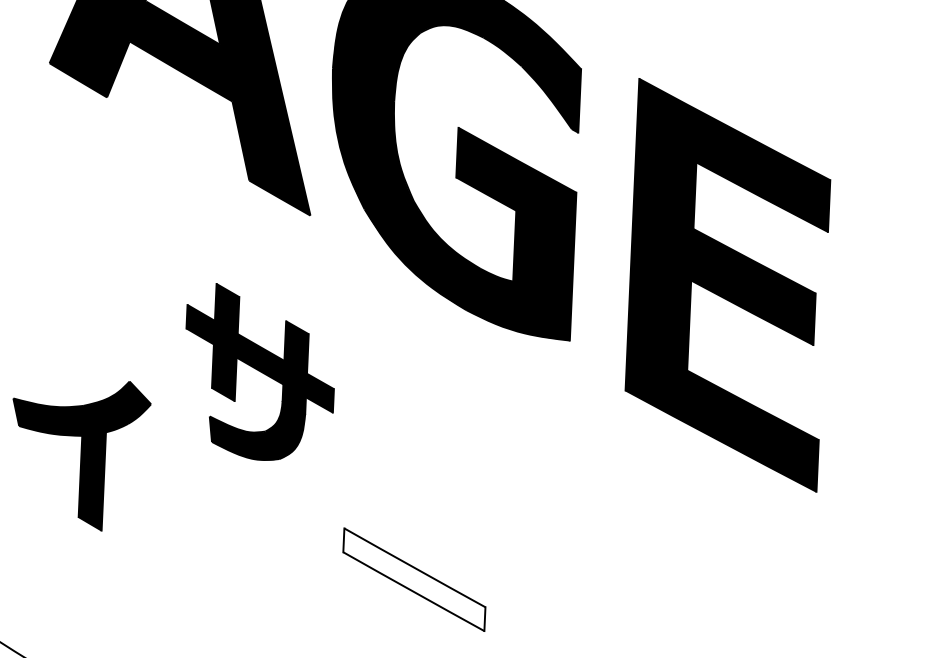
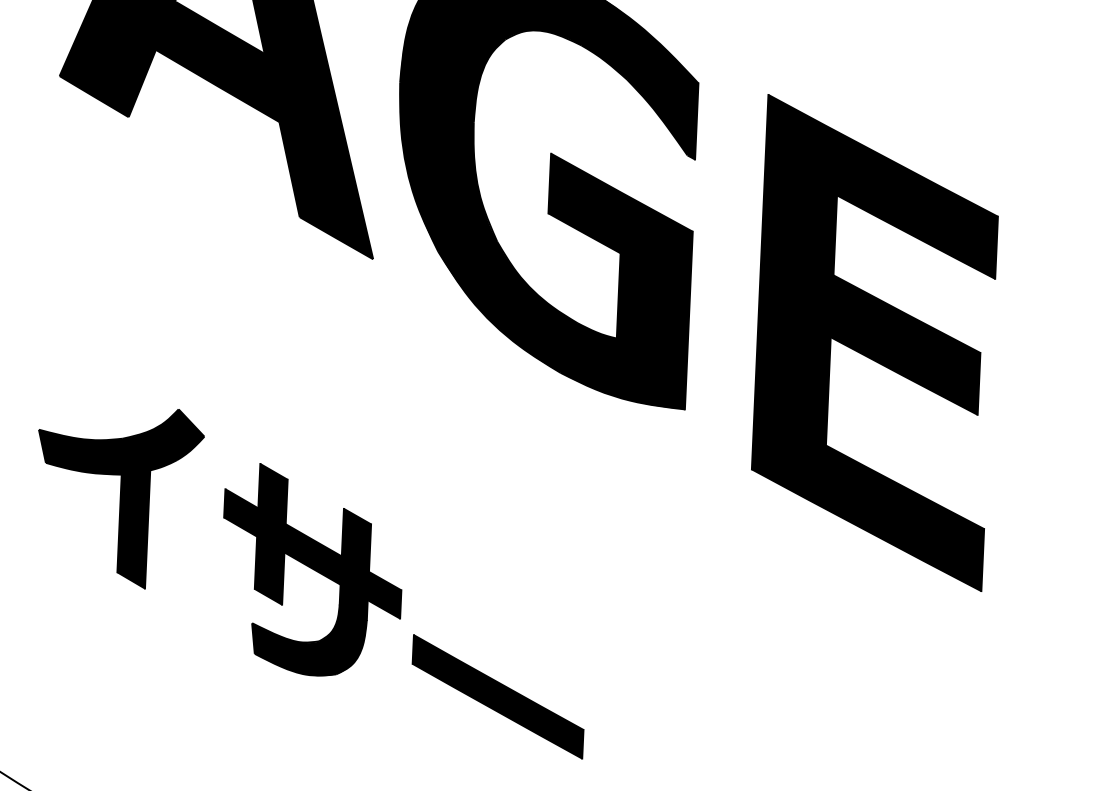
part: (259, 371) -> (311, 569), moved
part: (81, 456) -> (120, 499), moved
fill: (414, 579) -> (498, 696), added

